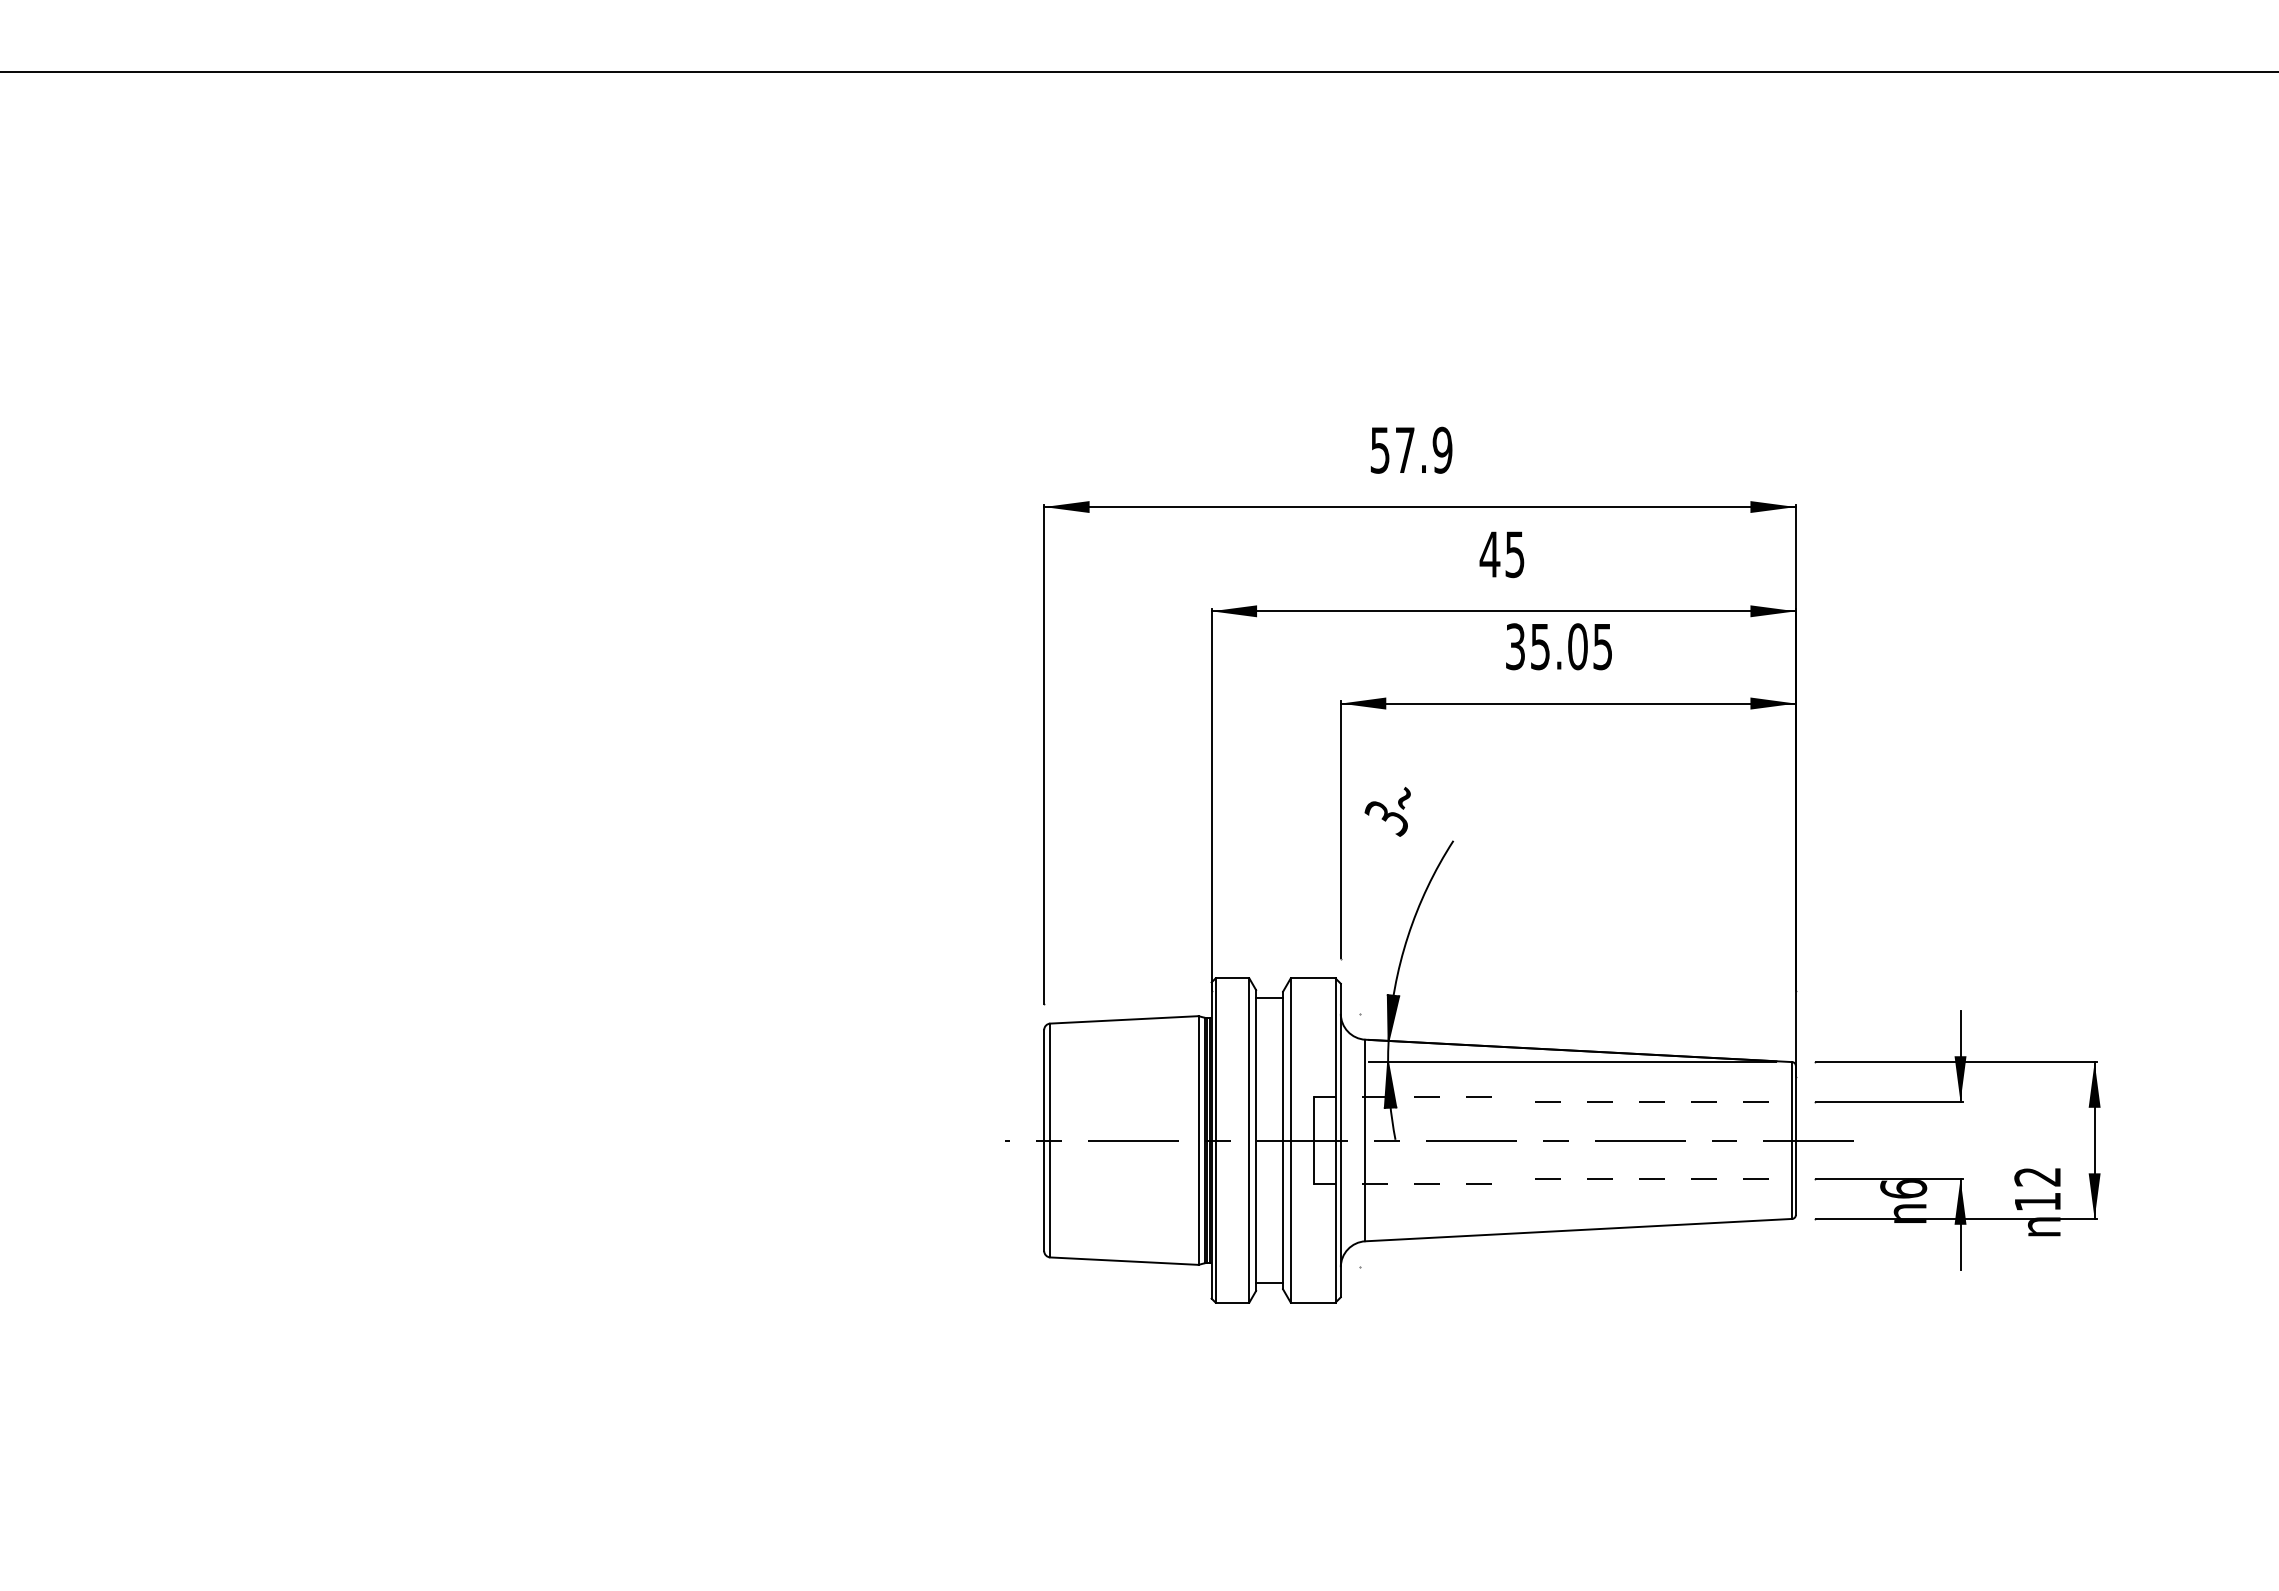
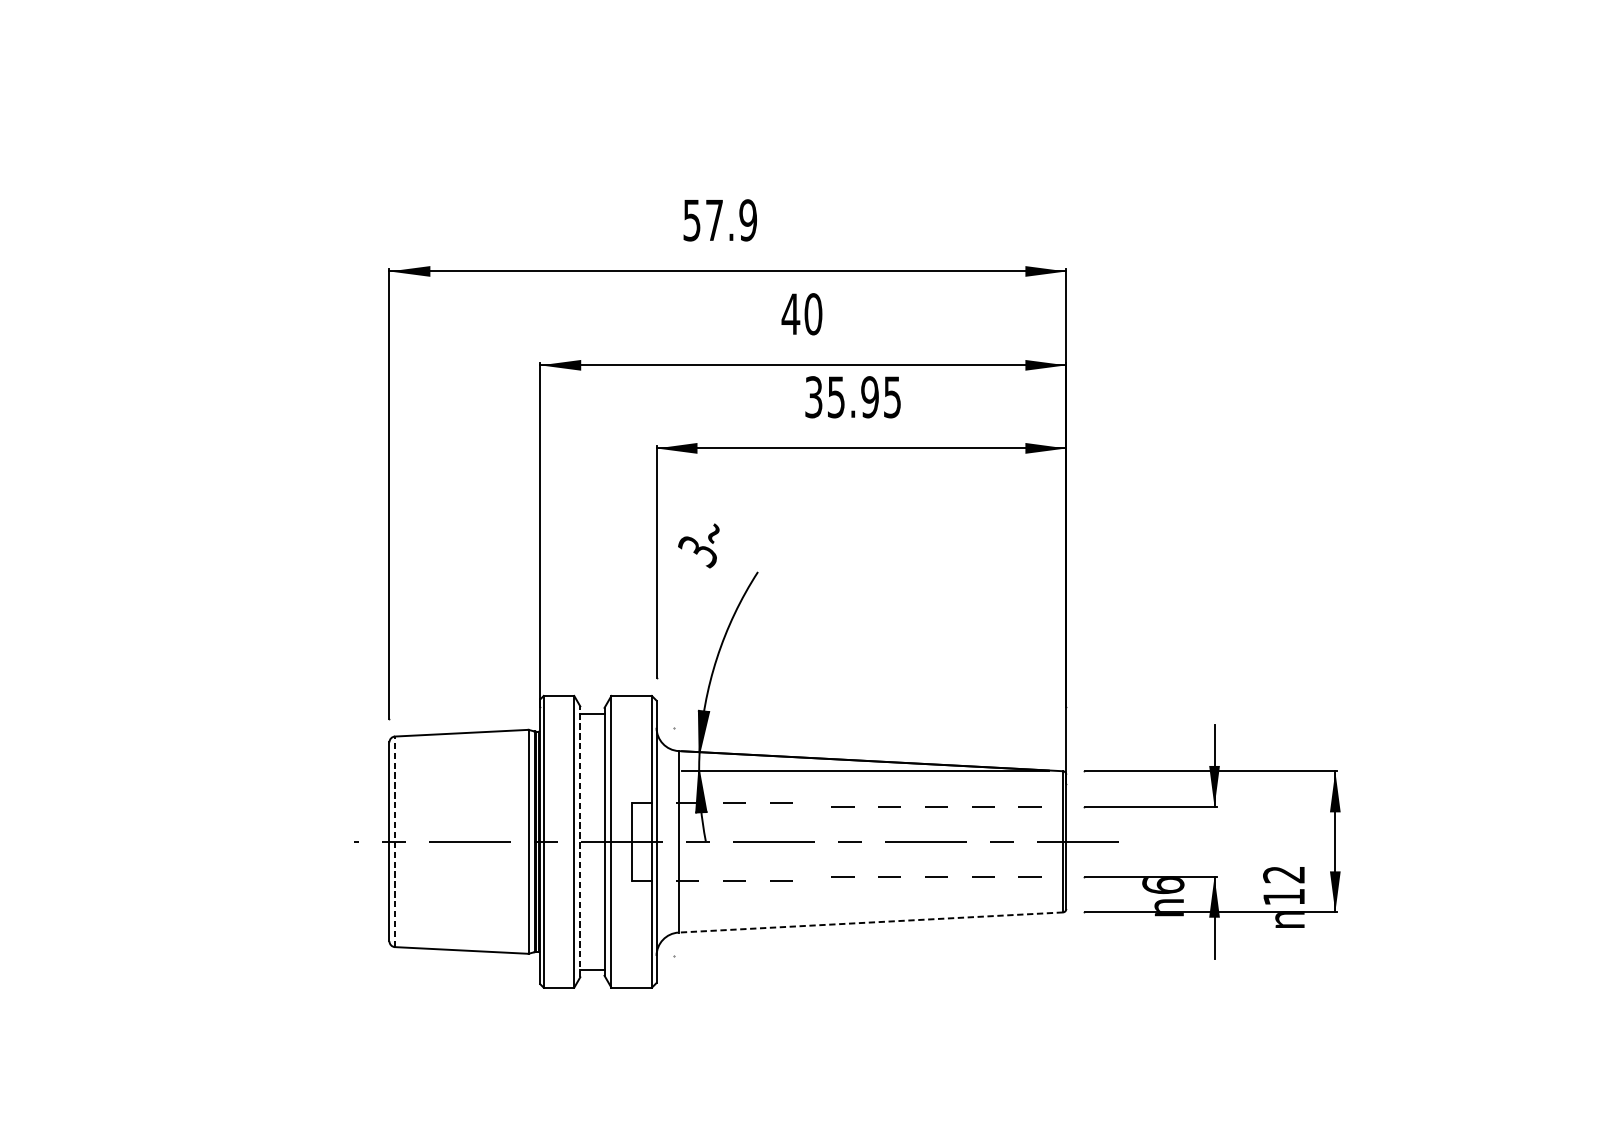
text: (1514, 554) -> (812, 314), 45 -> 40
text: (1577, 646) -> (869, 397), 35.05 -> 35.95
line: (1050, 1140) -> (395, 841), solid -> dashed
line: (1256, 1140) -> (580, 841), solid -> dashed
line: (1578, 1230) -> (870, 922), solid -> dashed

